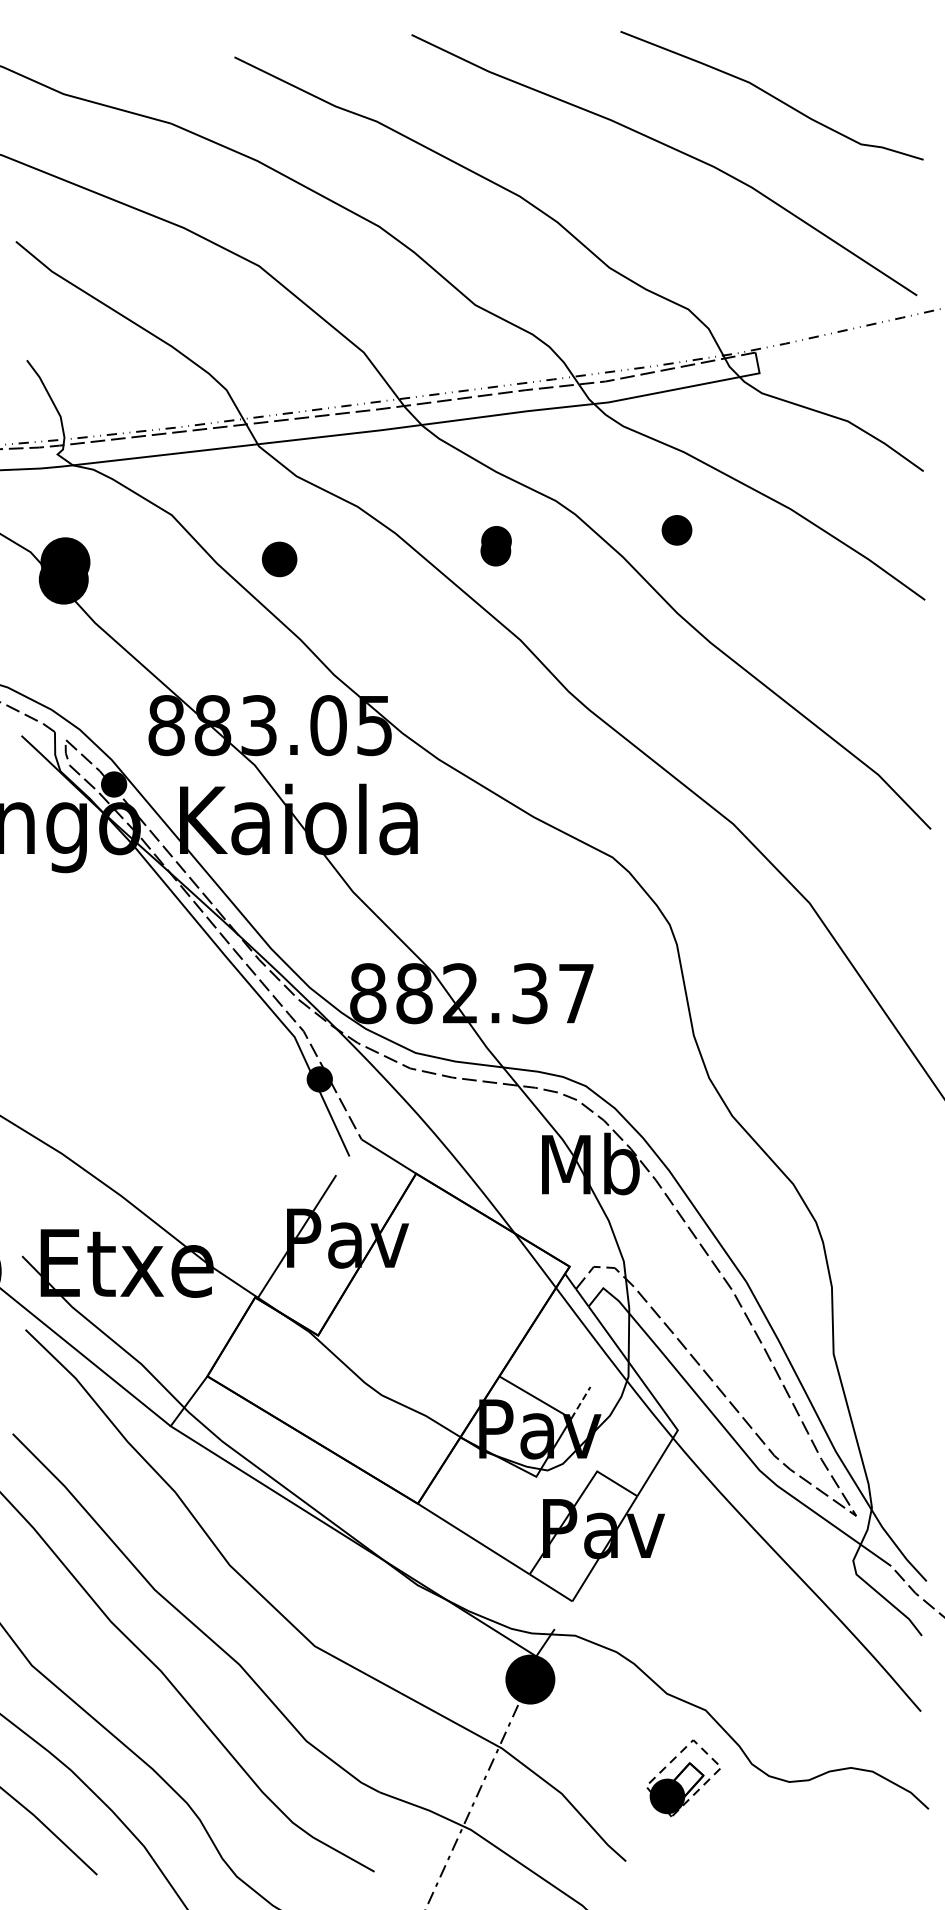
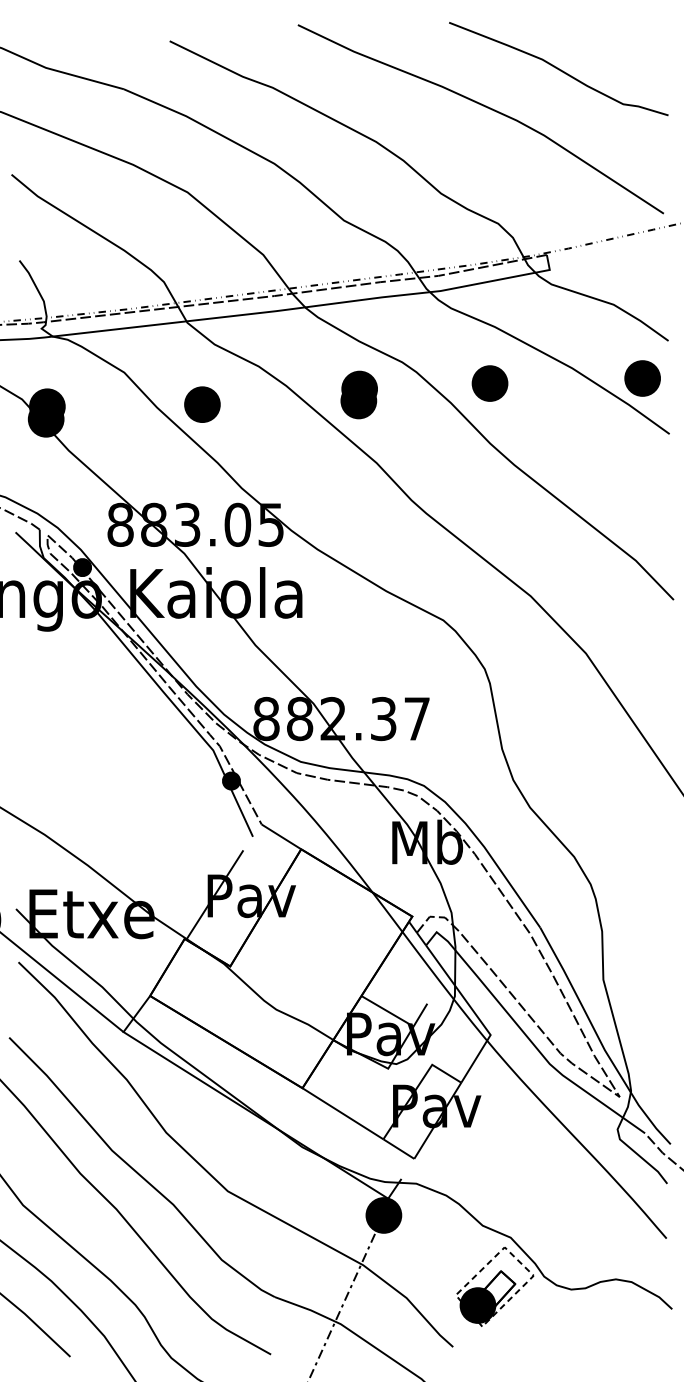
part: (887, 523) -> (642, 378), added
part: (676, 530) -> (489, 383), size x1.67
part: (495, 546) -> (358, 395), size x1.67
part: (279, 559) -> (202, 404), size x1.43
line: (581, 1402) -> (420, 1014), dashed -> solid
part: (683, 1778) -> (494, 1287), size x1.43

